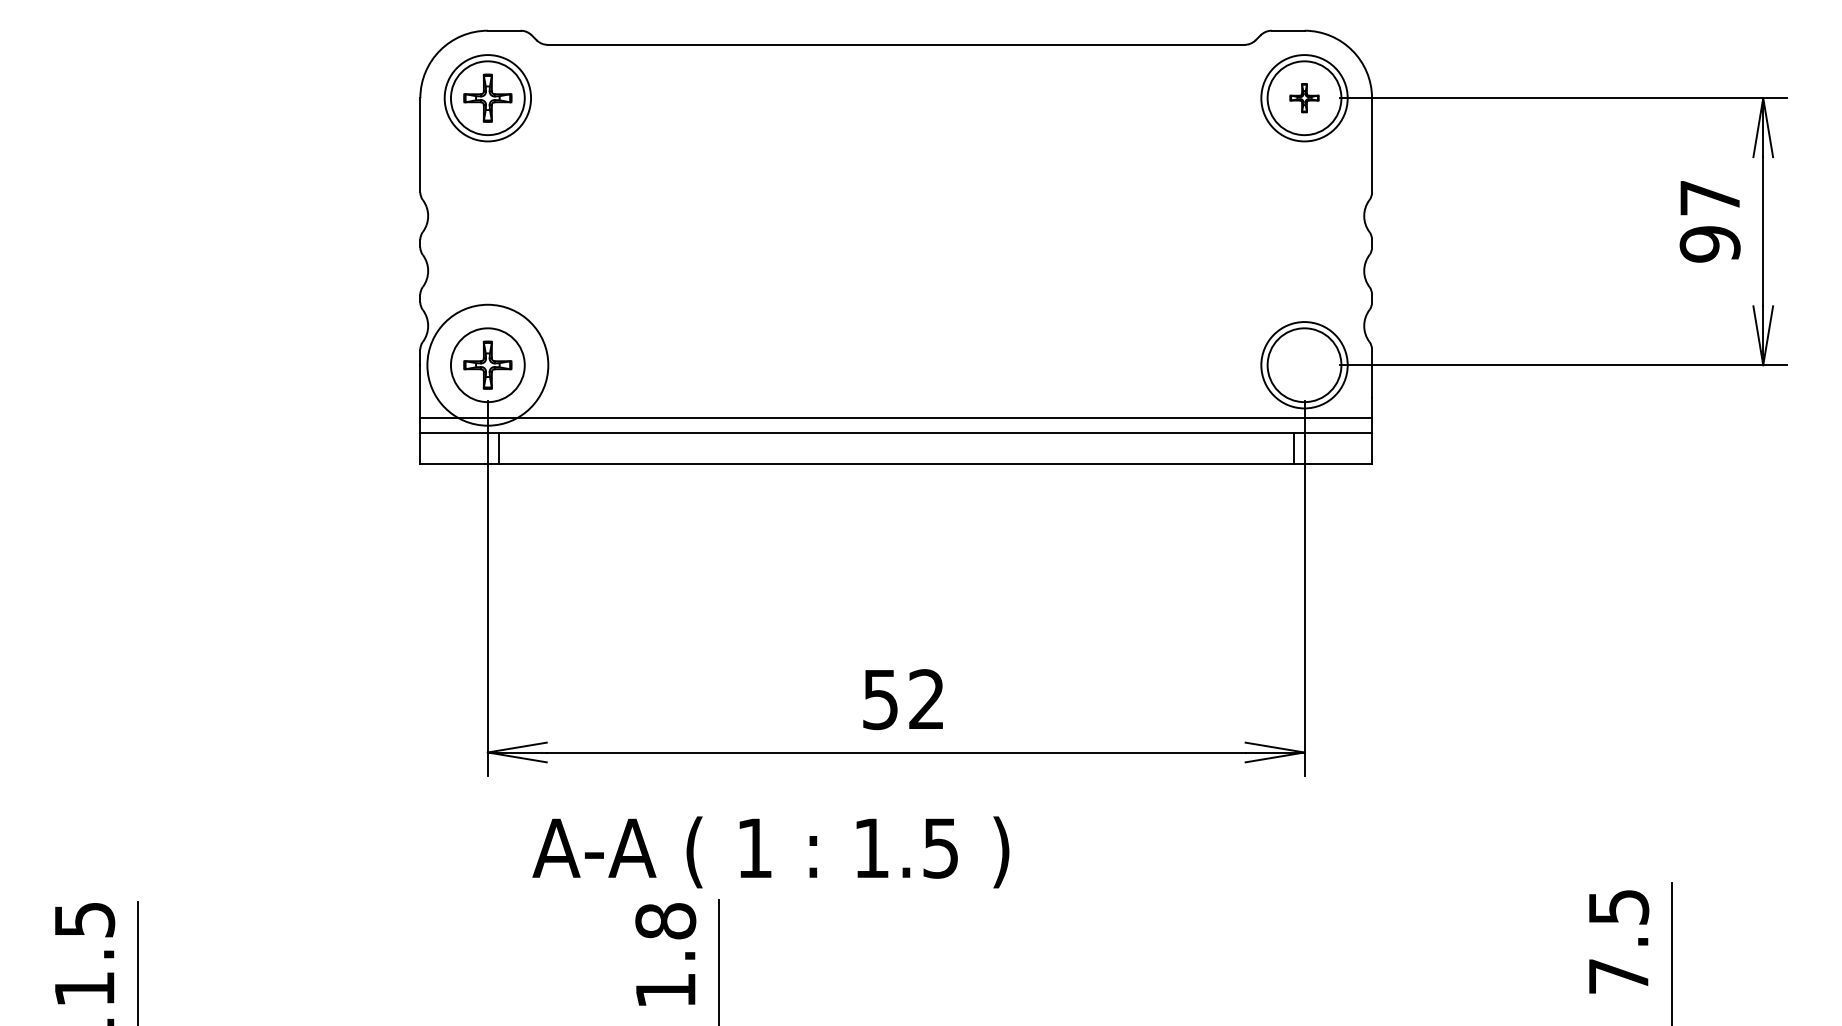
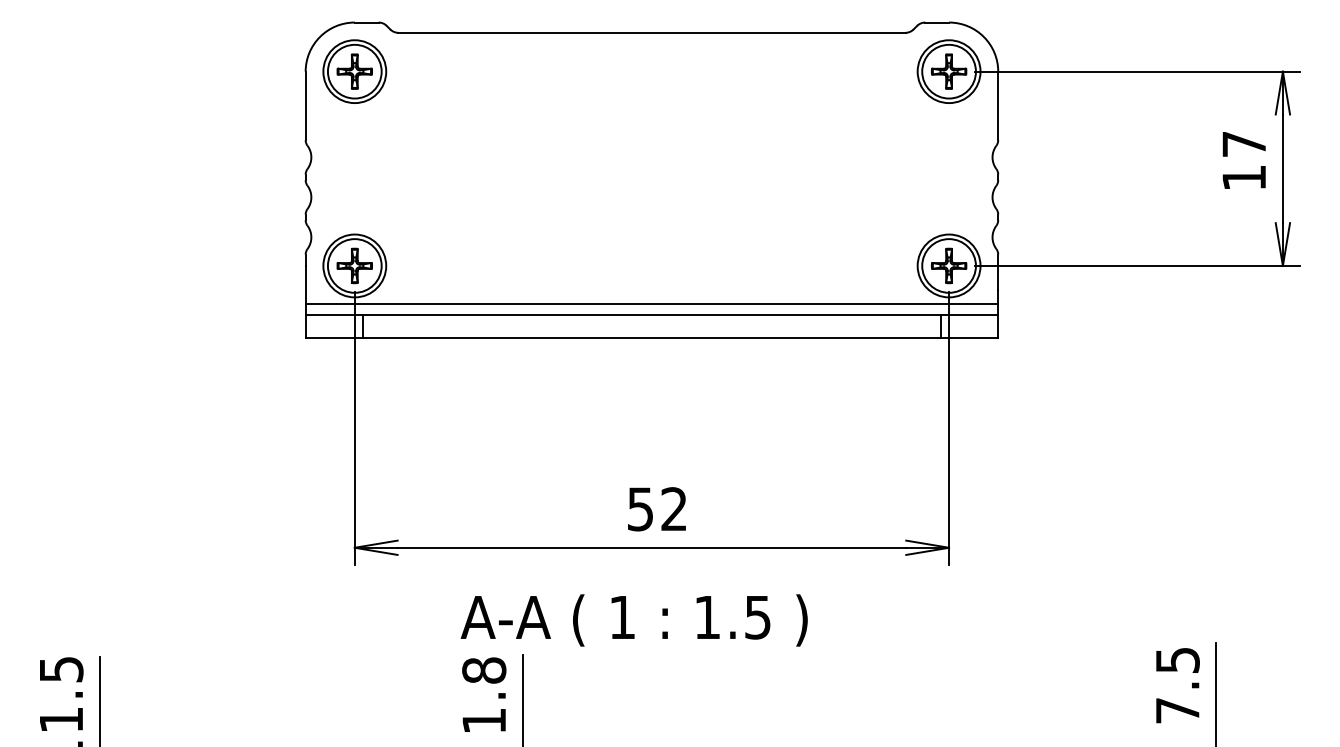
part: (1304, 97) -> (949, 71), size x1.67
text: (1709, 244) -> (1243, 178), 97 -> 17
part: (1304, 364) -> (949, 265), added
circle: (487, 365) -> (354, 266), size x0.71
text: (770, 852) -> (633, 620), moved

